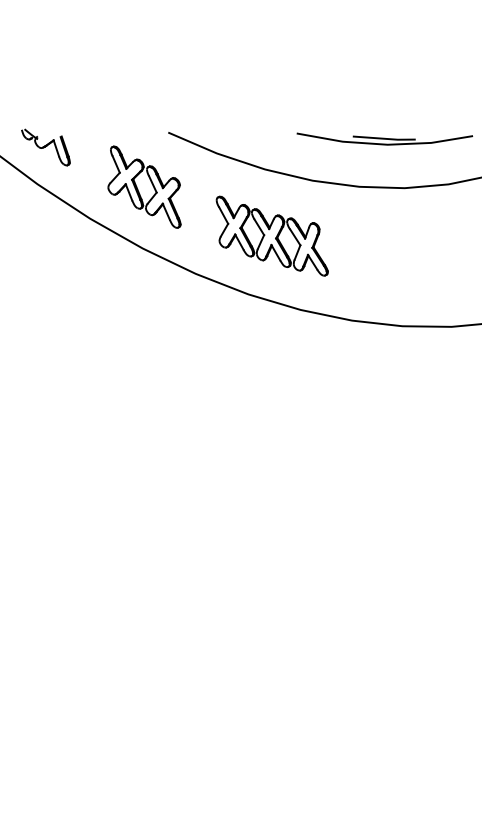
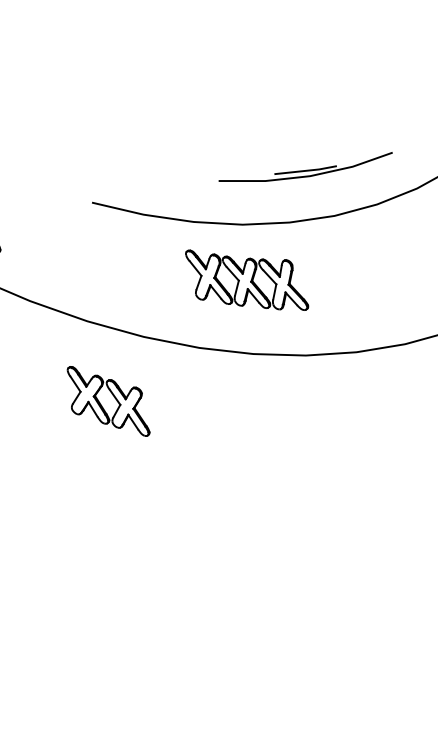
part: (138, 189) -> (101, 404), moved
part: (271, 235) -> (246, 279), moved

